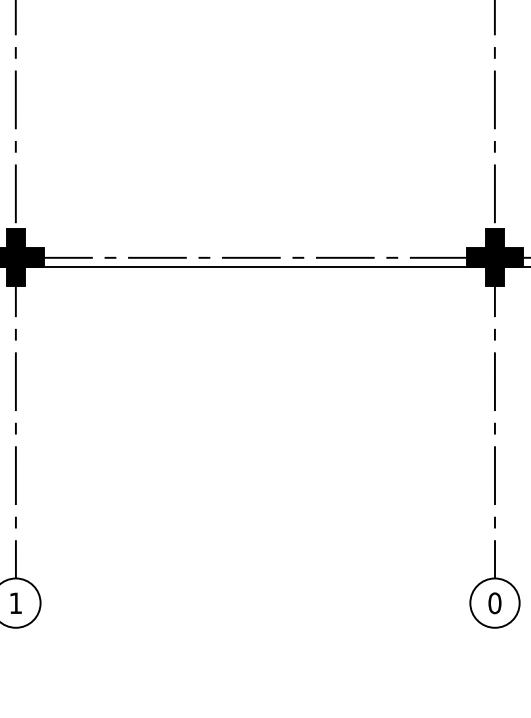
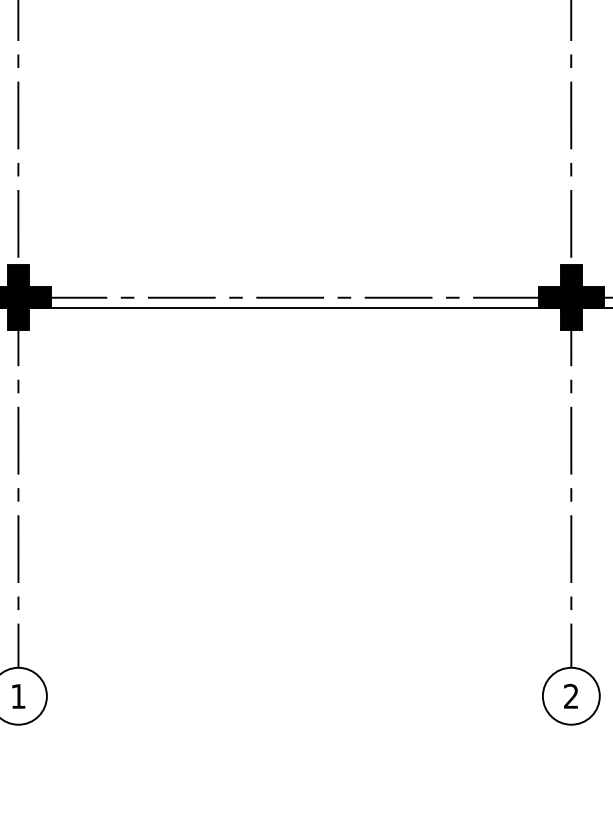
text: (494, 603) -> (570, 696), 0 -> 2

